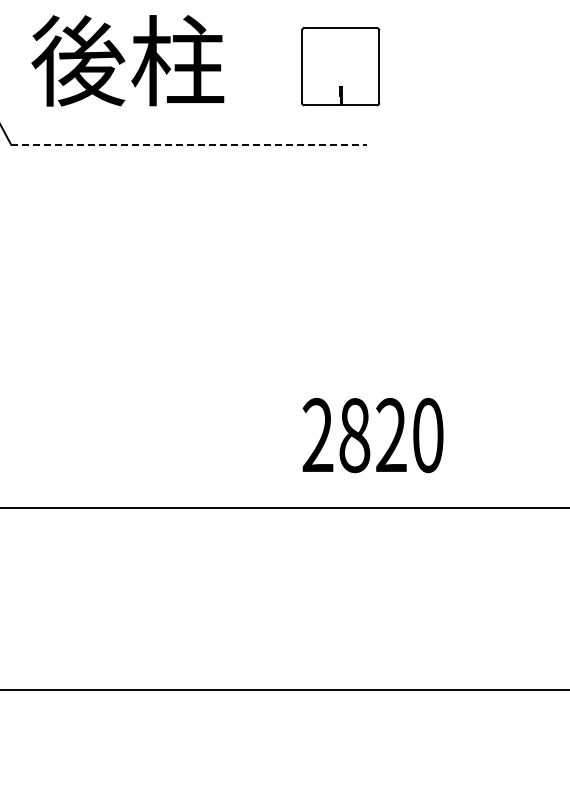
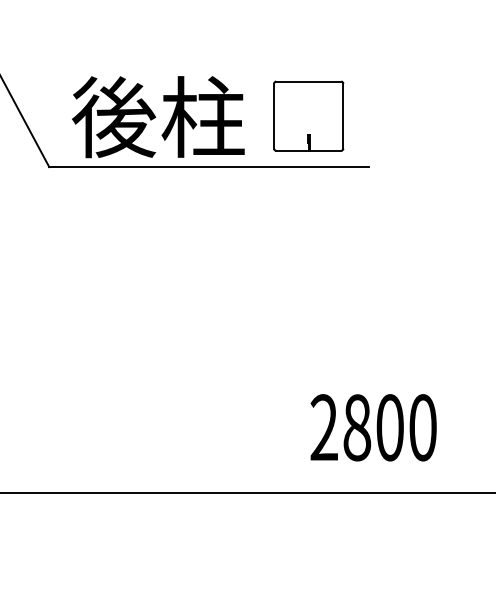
text: (127, 60) -> (158, 116), moved
part: (340, 66) -> (308, 115), moved
line: (189, 144) -> (209, 167), dashed -> solid
text: (391, 435) -> (390, 427), 2820 -> 2800

